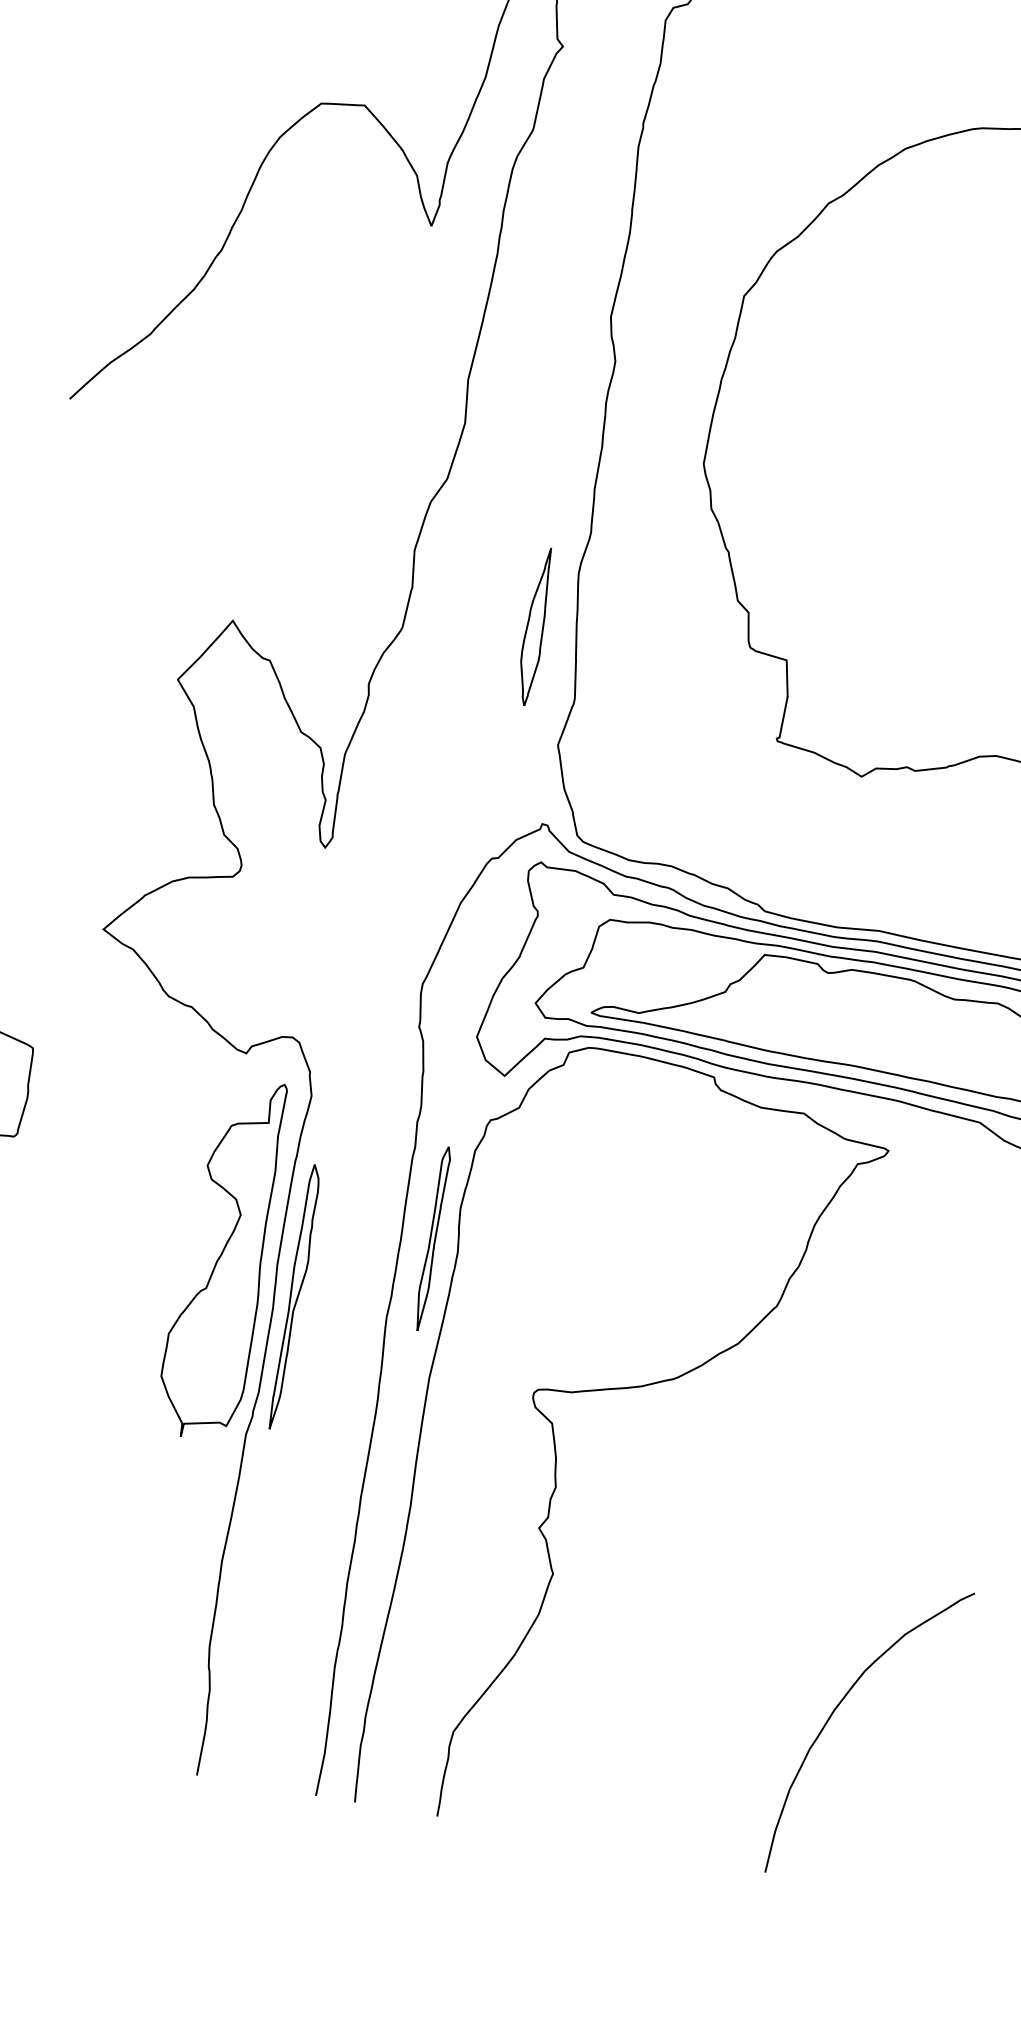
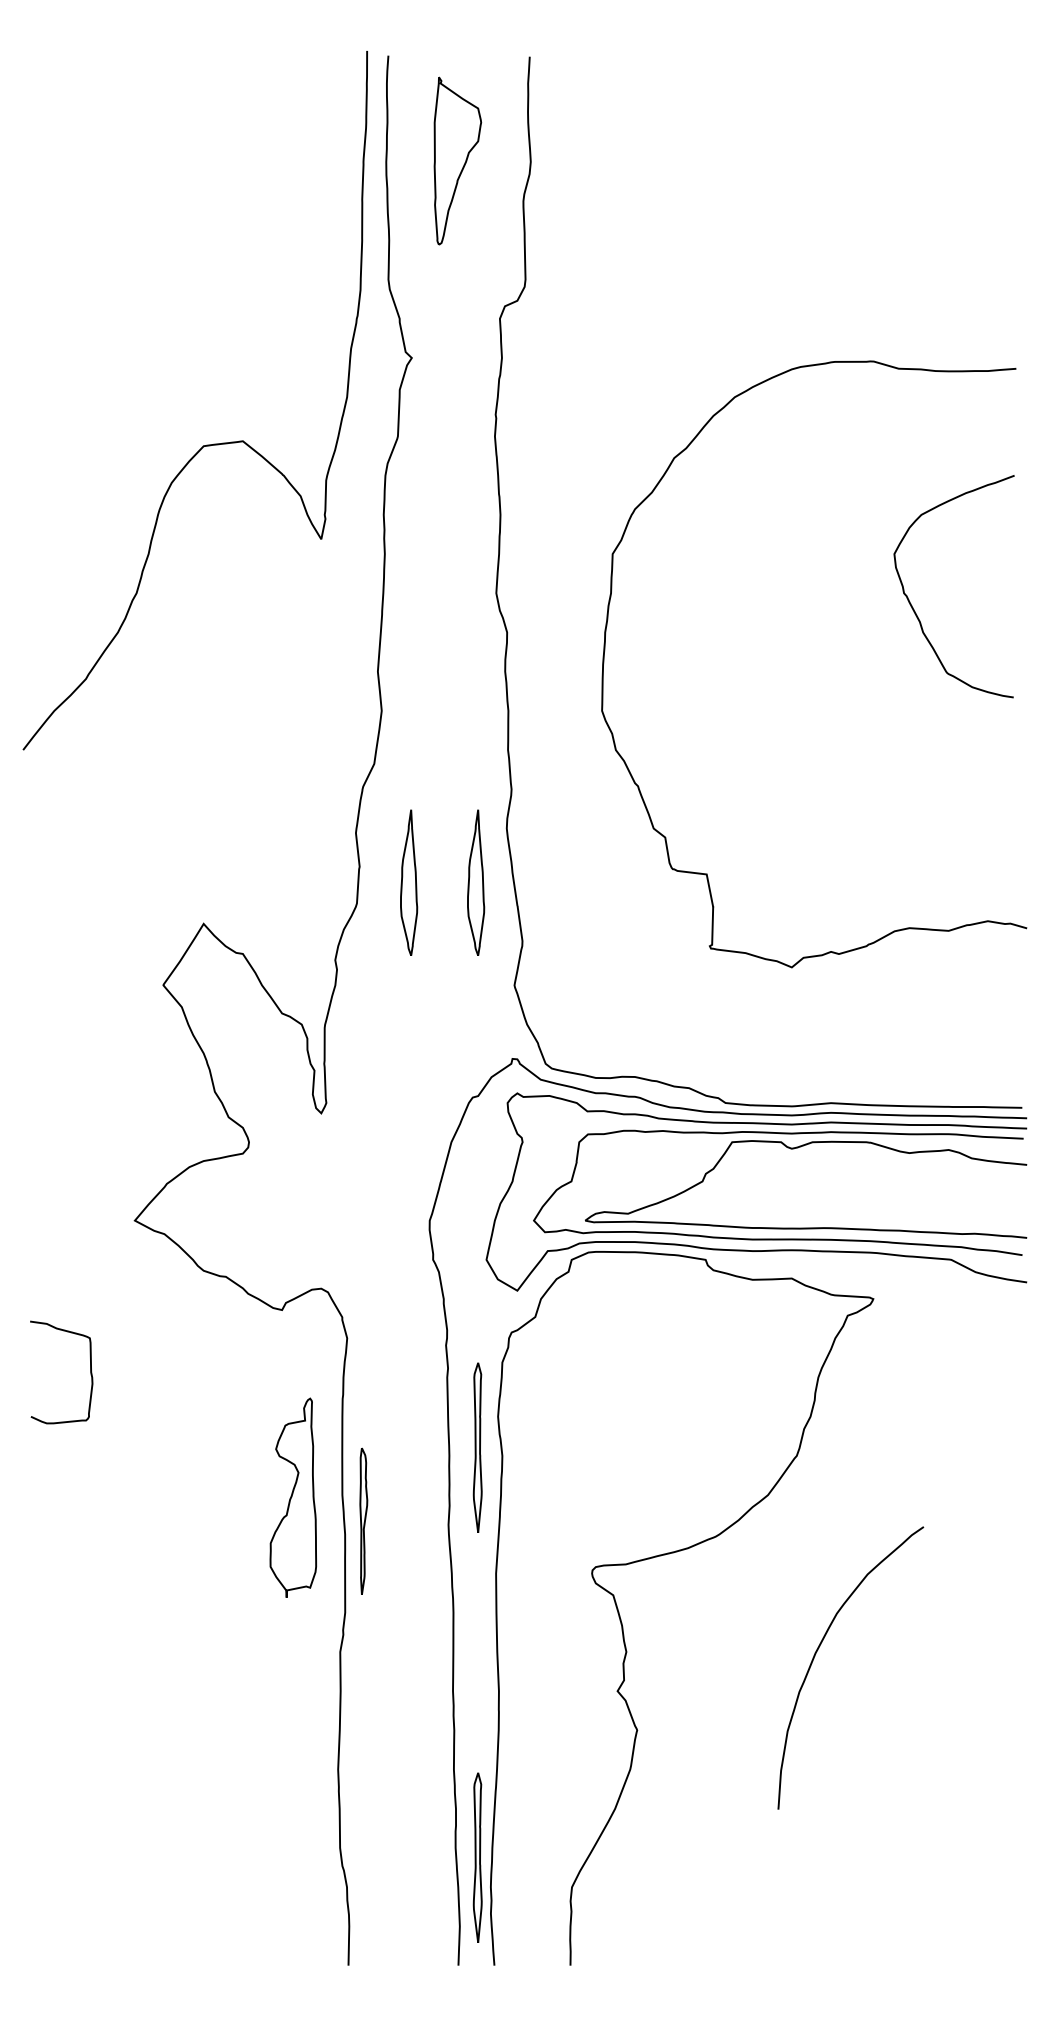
part: (463, 614) -> (409, 882), added
part: (224, 1258) -> (293, 1497), size x0.6
part: (295, 1297) -> (363, 1521), size x0.6
part: (356, 1682) -> (477, 1857), added
curve: (838, 1707) -> (818, 1650), moved

